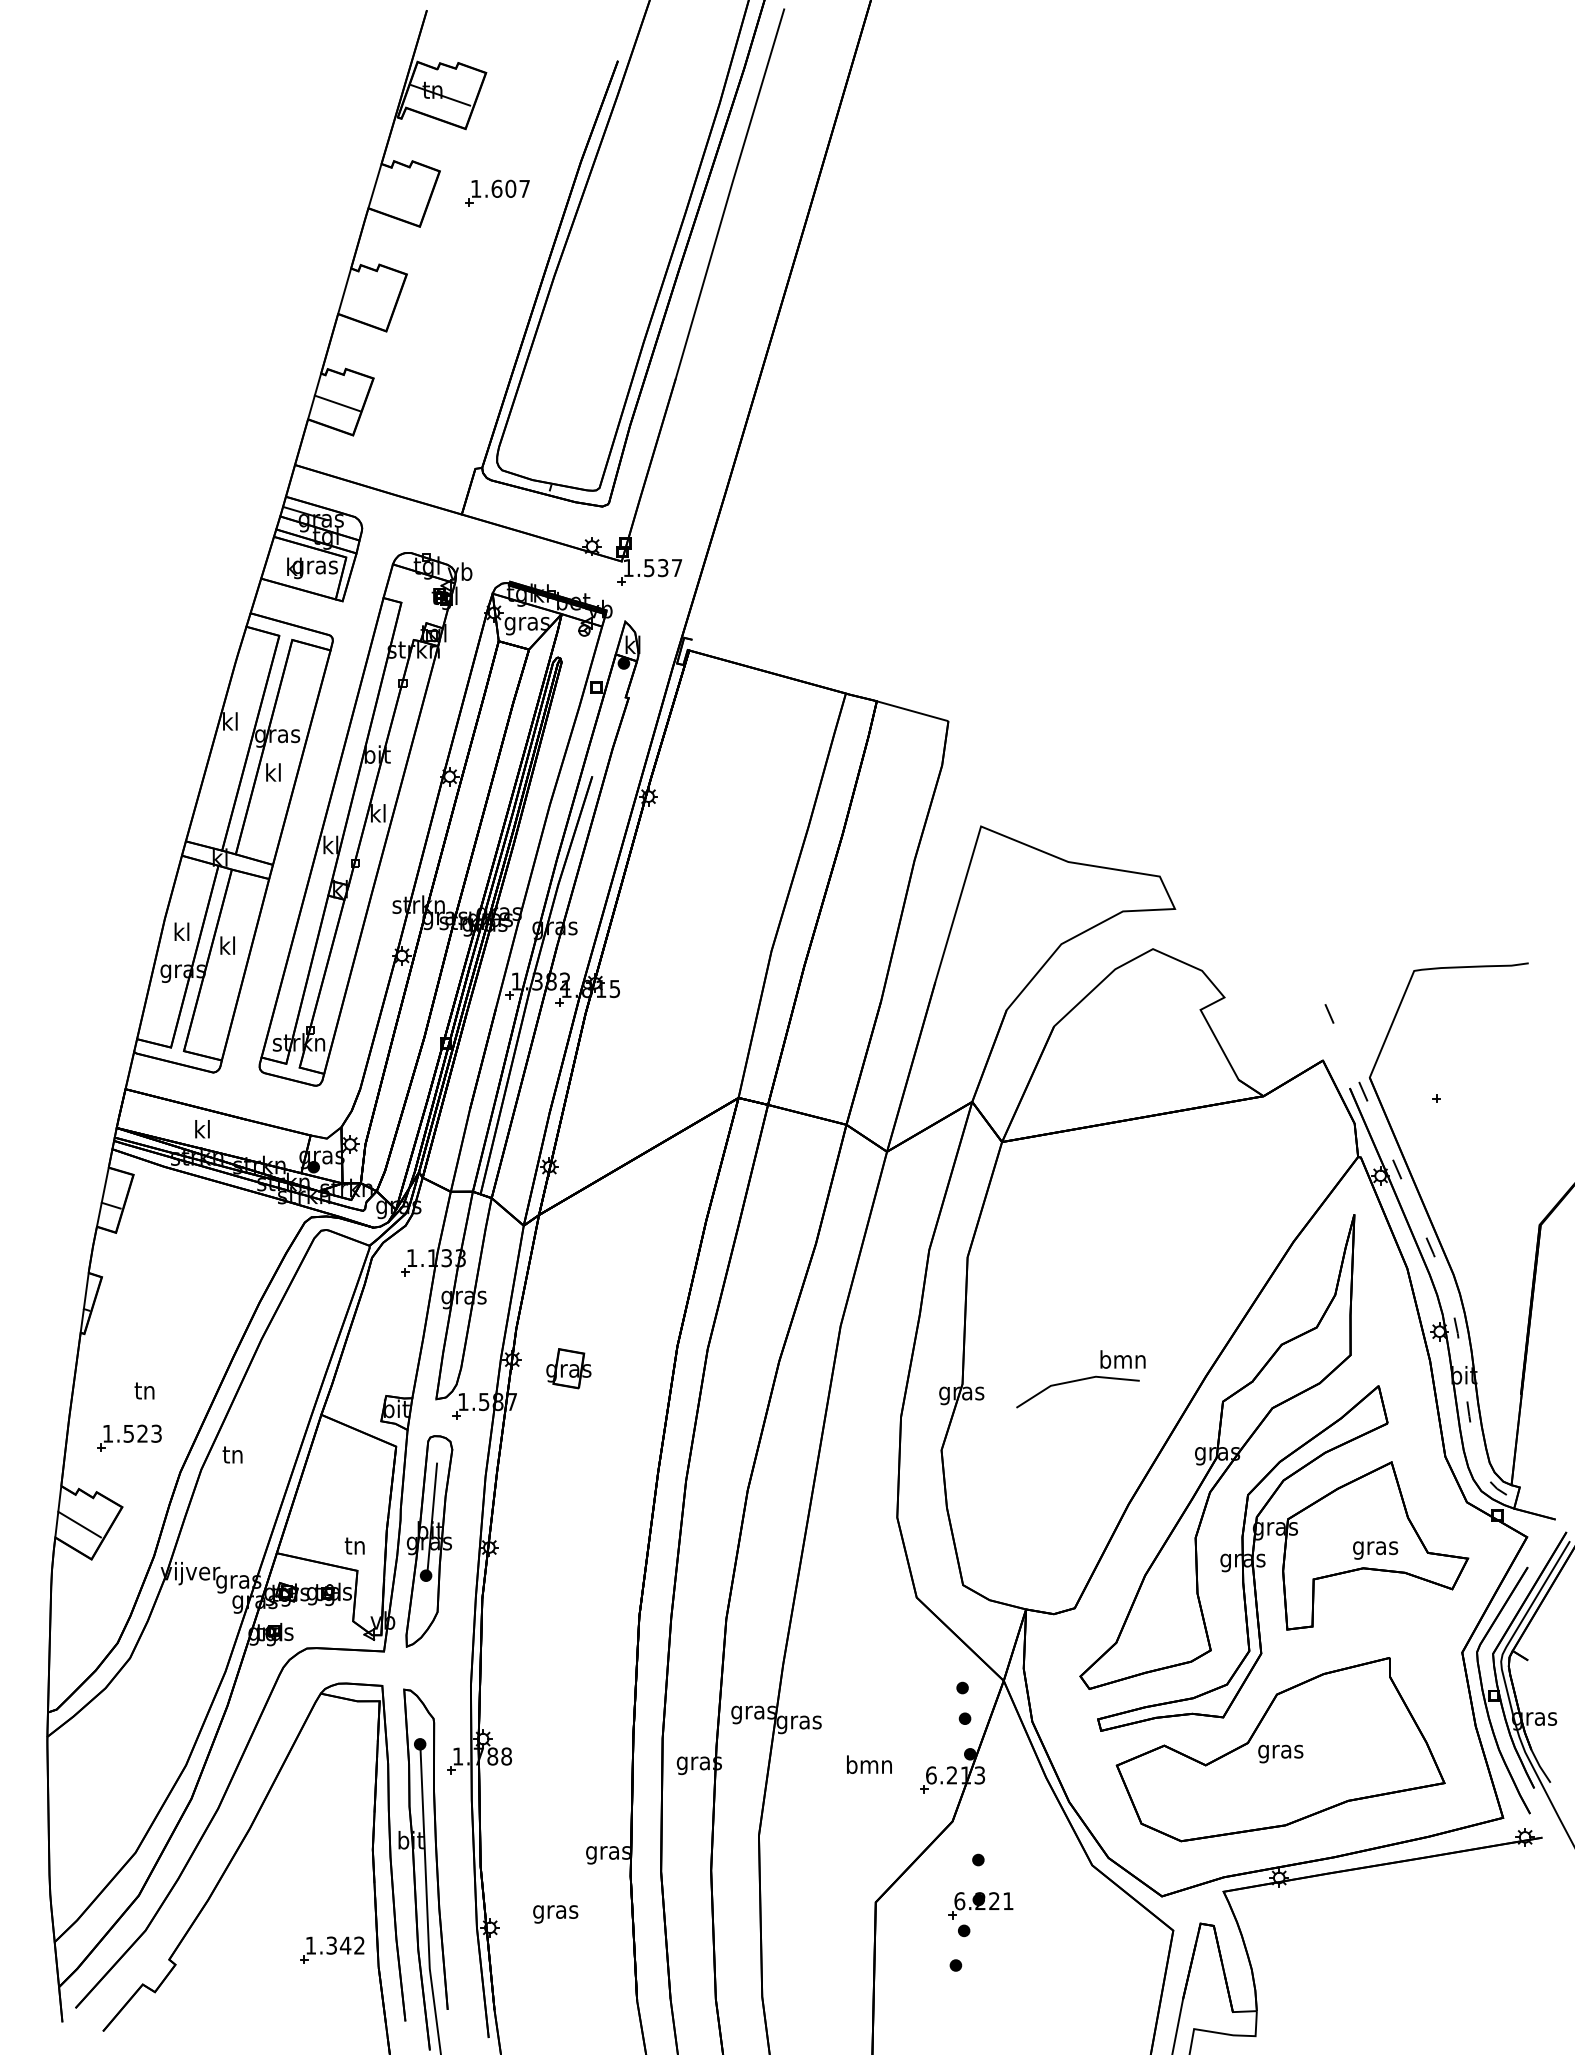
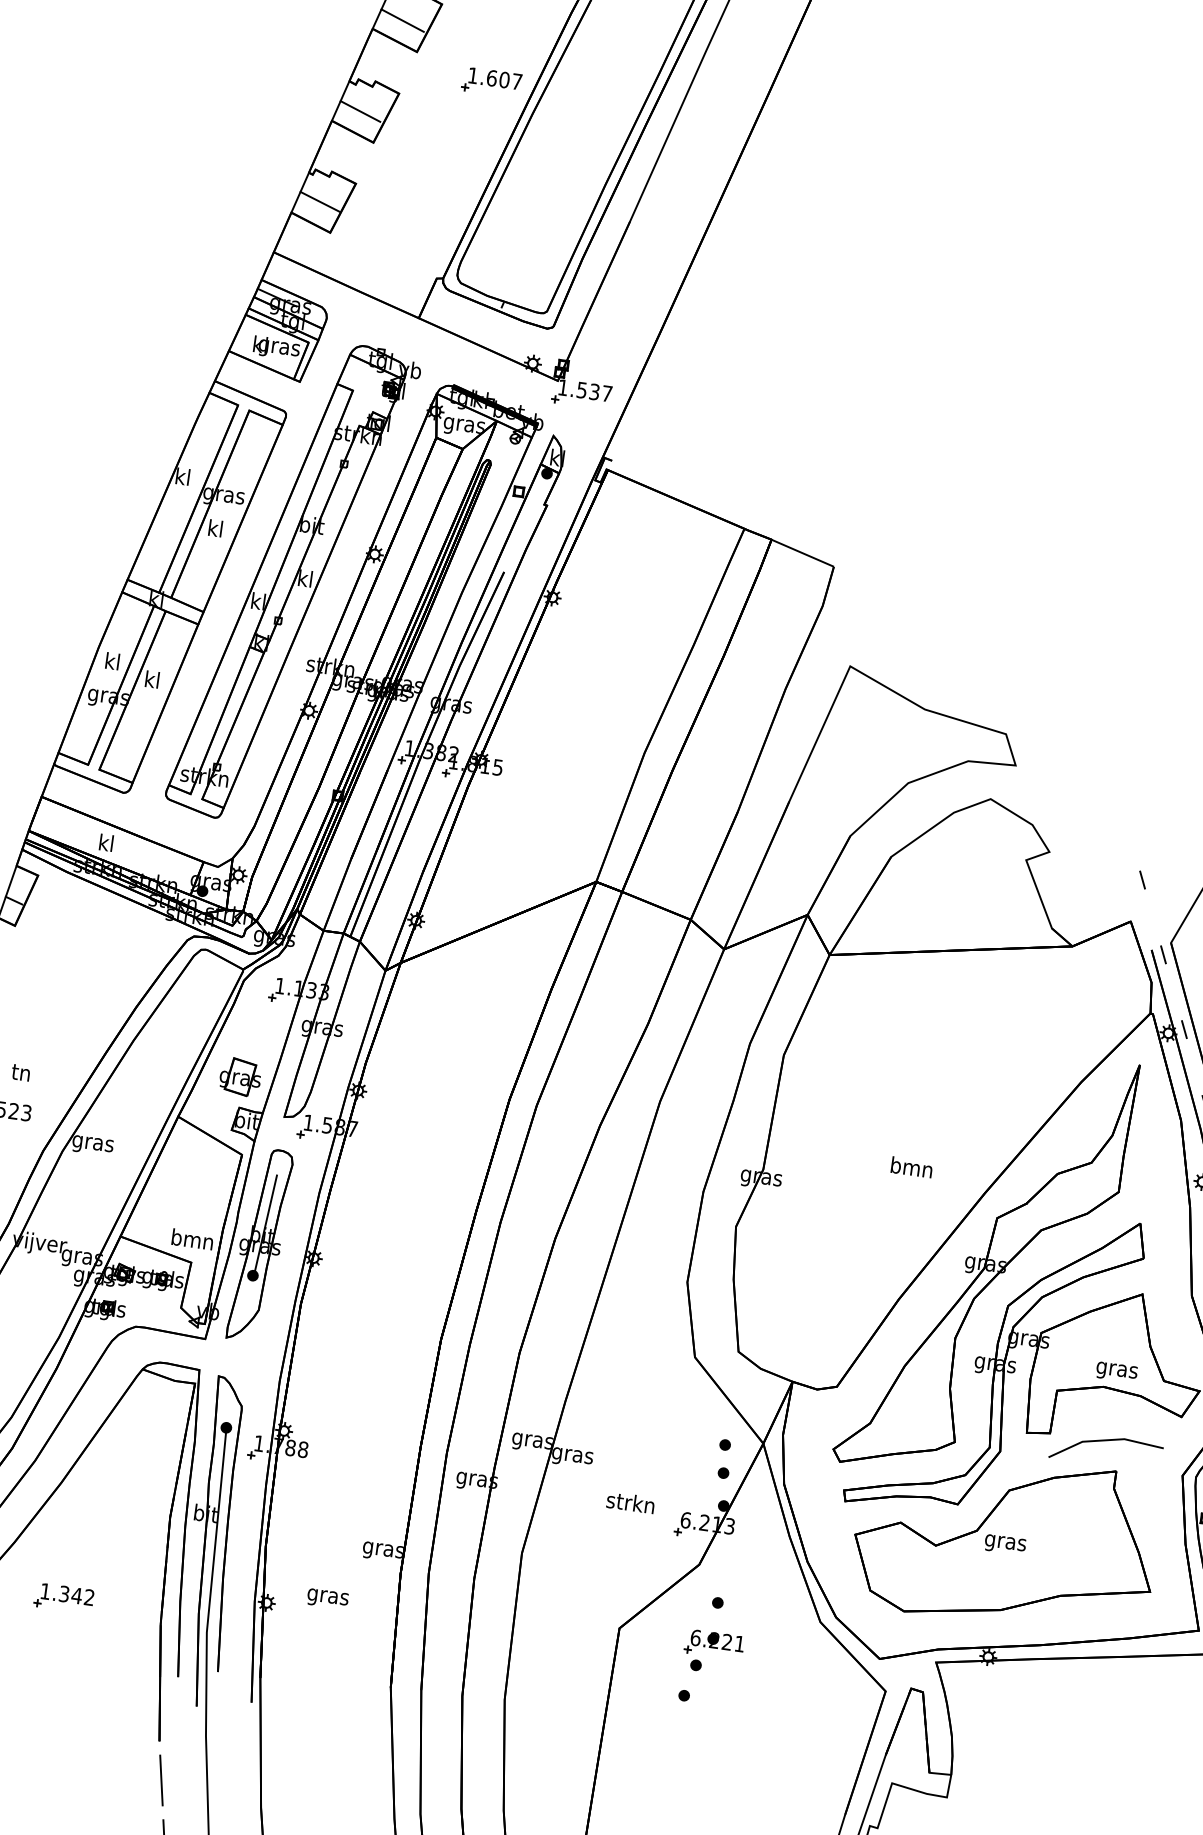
part: (497, 192) -> (492, 81), moved
line: (399, 194) -> (402, 20), added
line: (367, 299) -> (360, 111), added
part: (568, 1368) -> (240, 1076), moved
line: (1073, 1382) -> (1103, 1441), moved
text: (232, 1457) -> (92, 1144), tn -> gras
text: (355, 1545) -> (192, 1239), tn -> bmn
text: (869, 1764) -> (631, 1502), bmn -> strkn
part: (332, 1949) -> (64, 1597), moved

